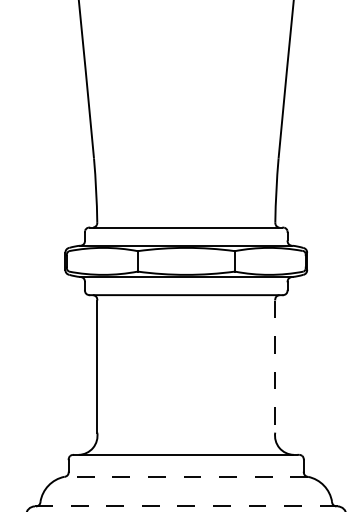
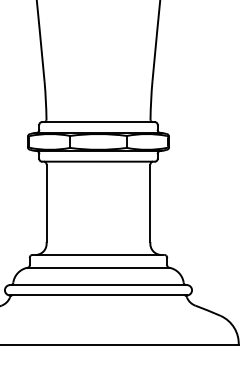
line: (275, 366) -> (150, 203), dashed -> solid
line: (186, 476) -> (98, 267), dashed -> solid
line: (184, 507) -> (97, 285), dashed -> solid

